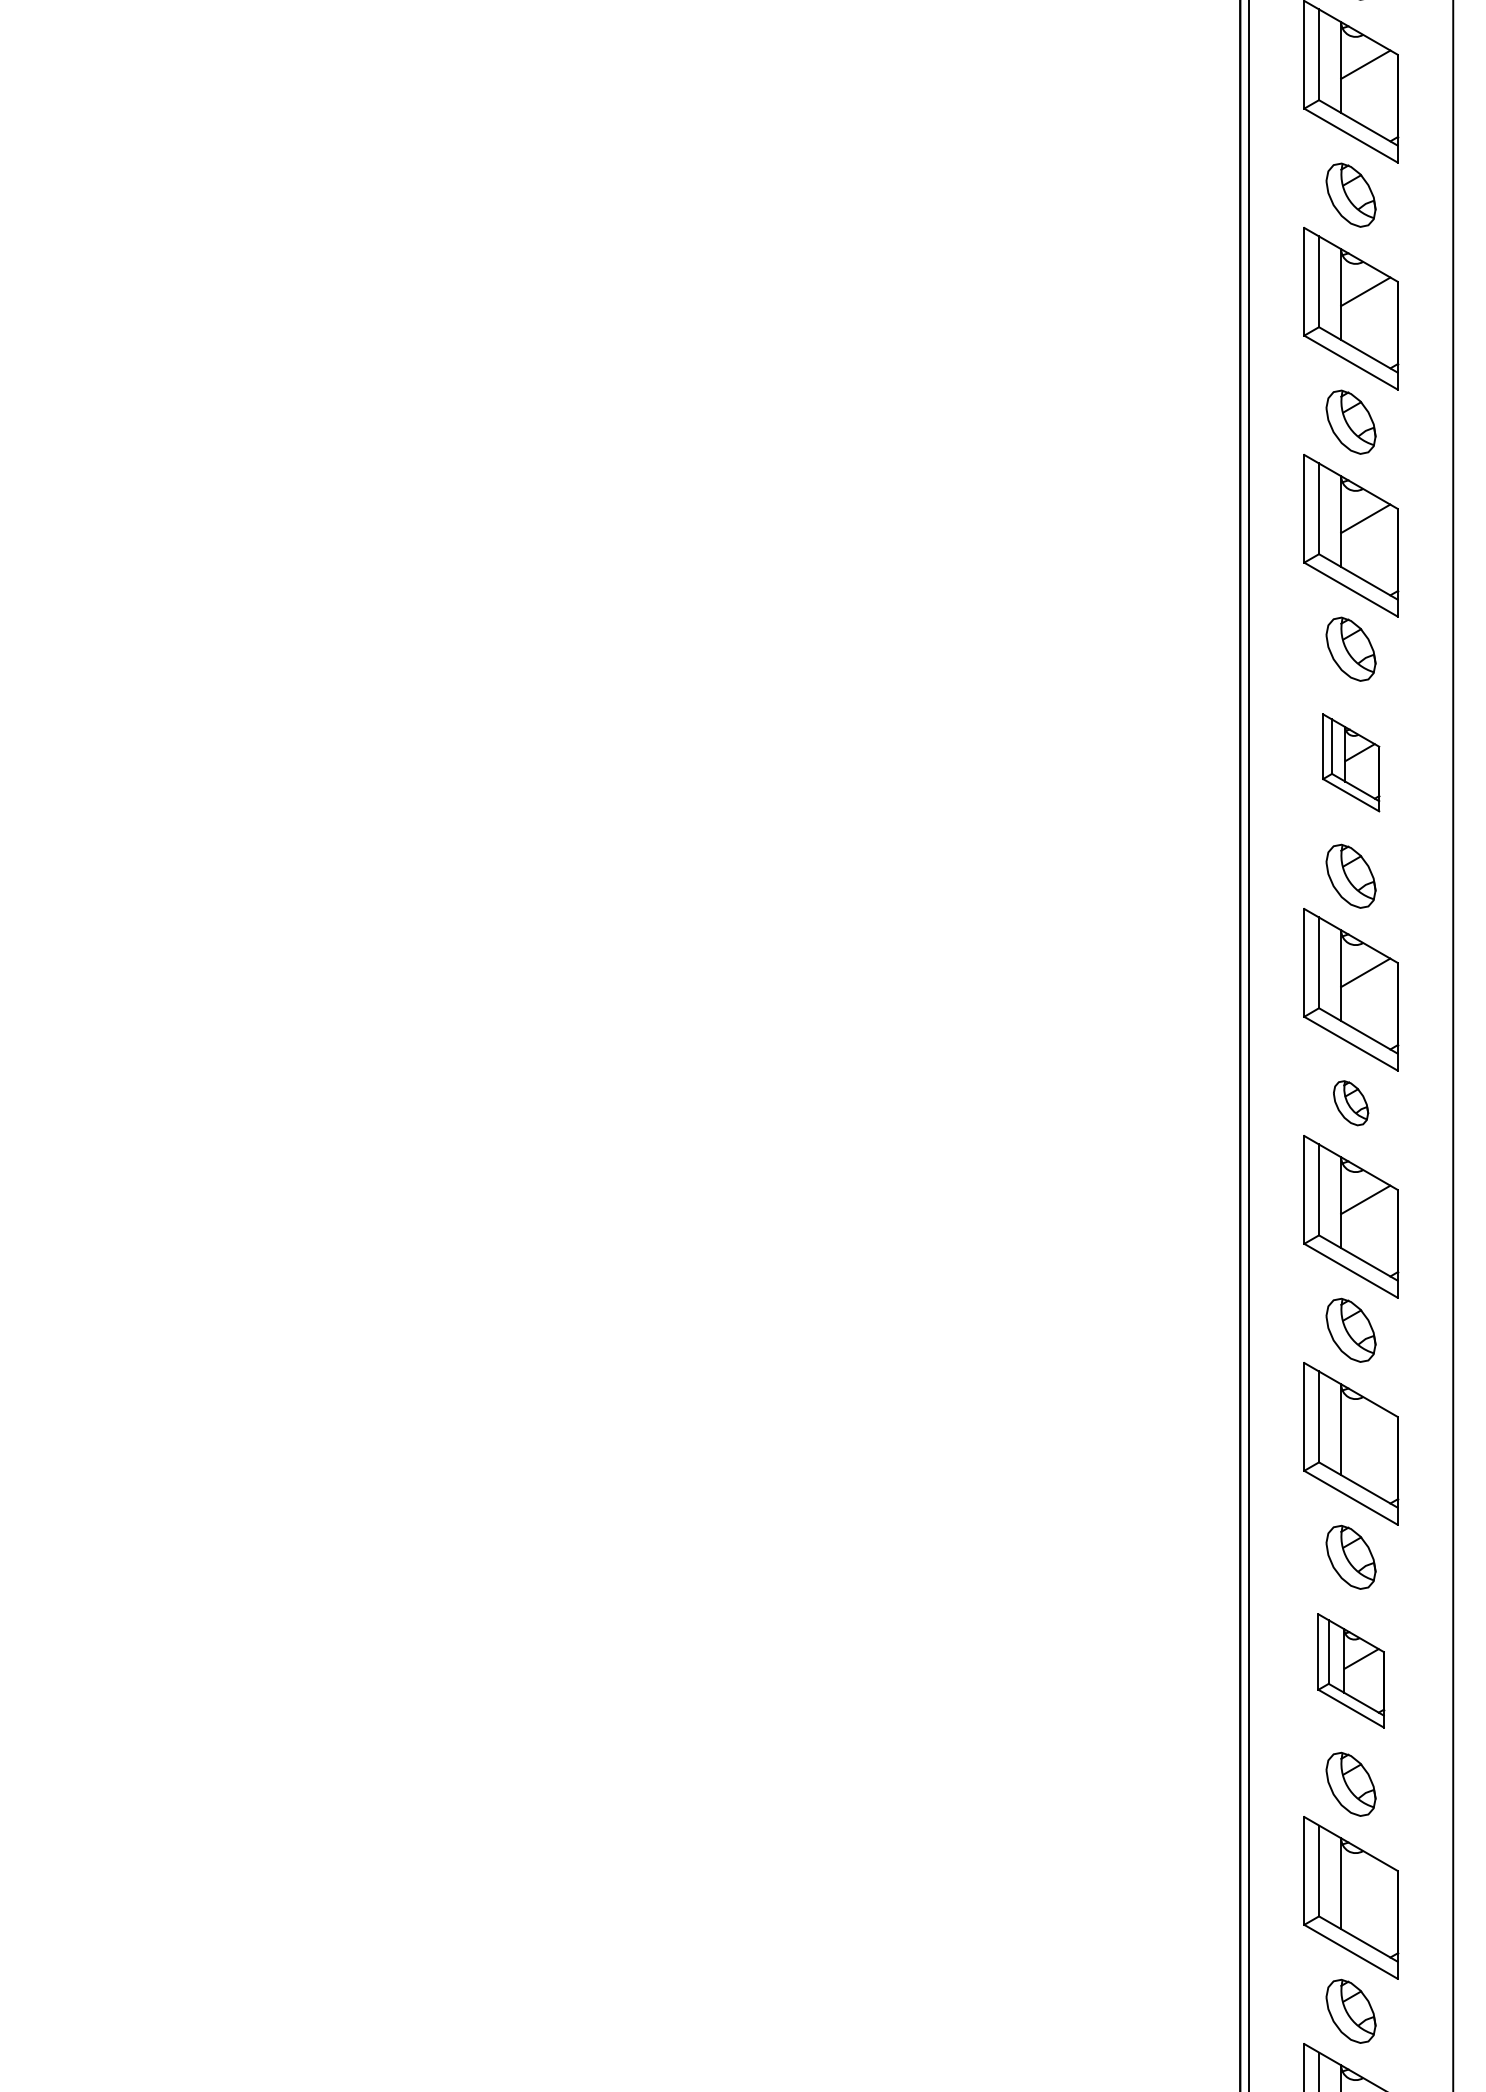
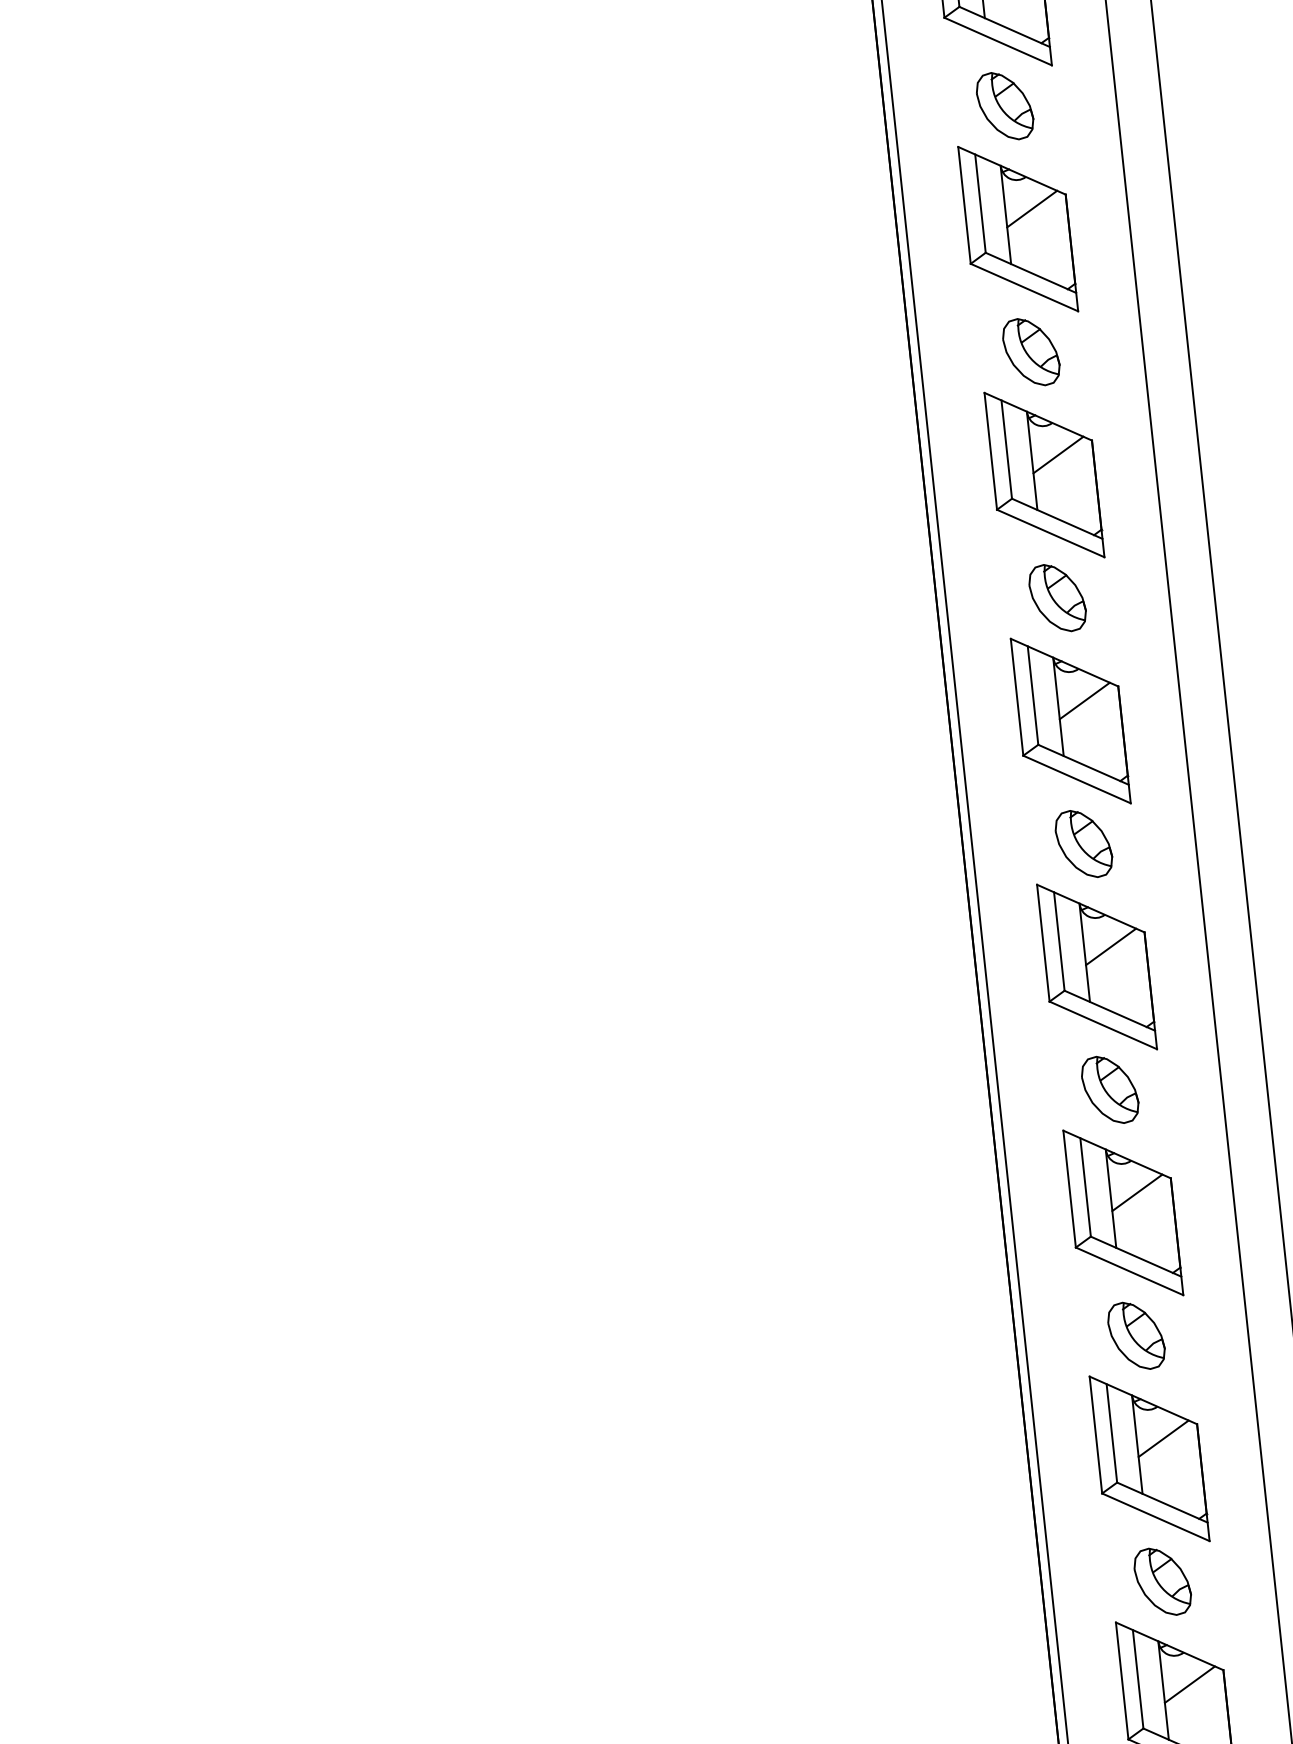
part: (1351, 762) -> (1018, 228), size x1.67
part: (1350, 1102) -> (1056, 597), size x1.43
line: (1365, 1426) -> (1110, 946), added
part: (1351, 1670) -> (1123, 1212), size x1.43
line: (1365, 1880) -> (1163, 1438), added

